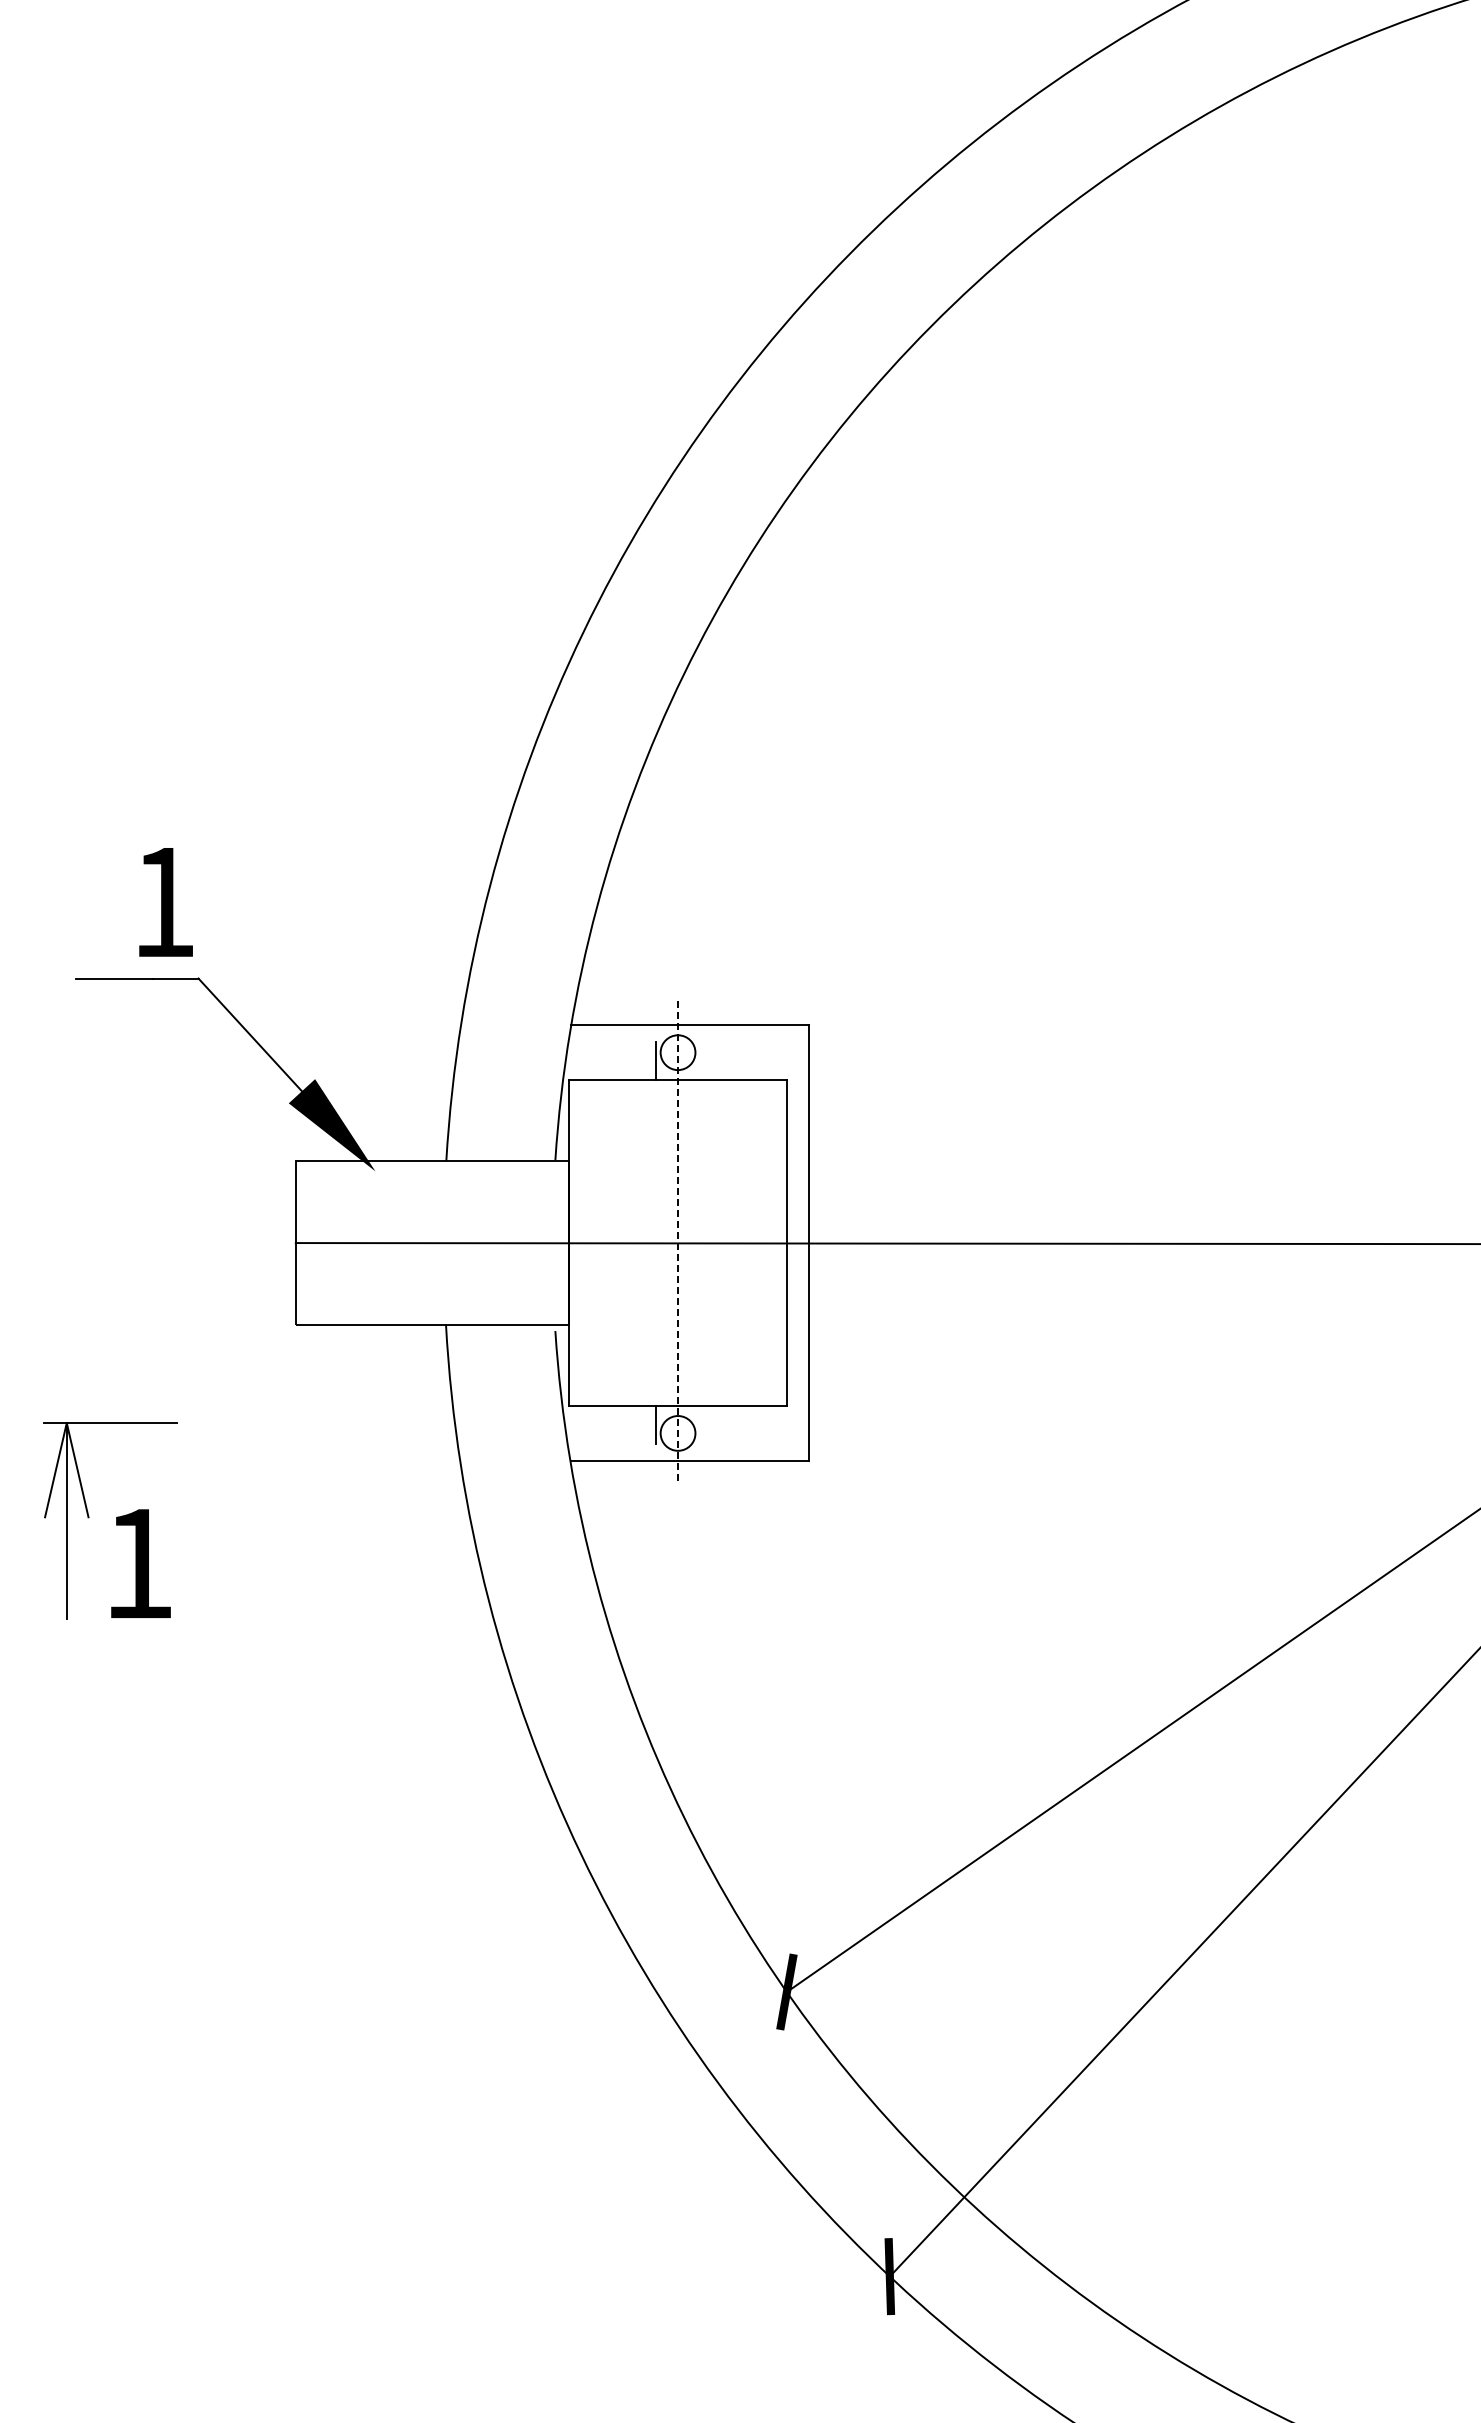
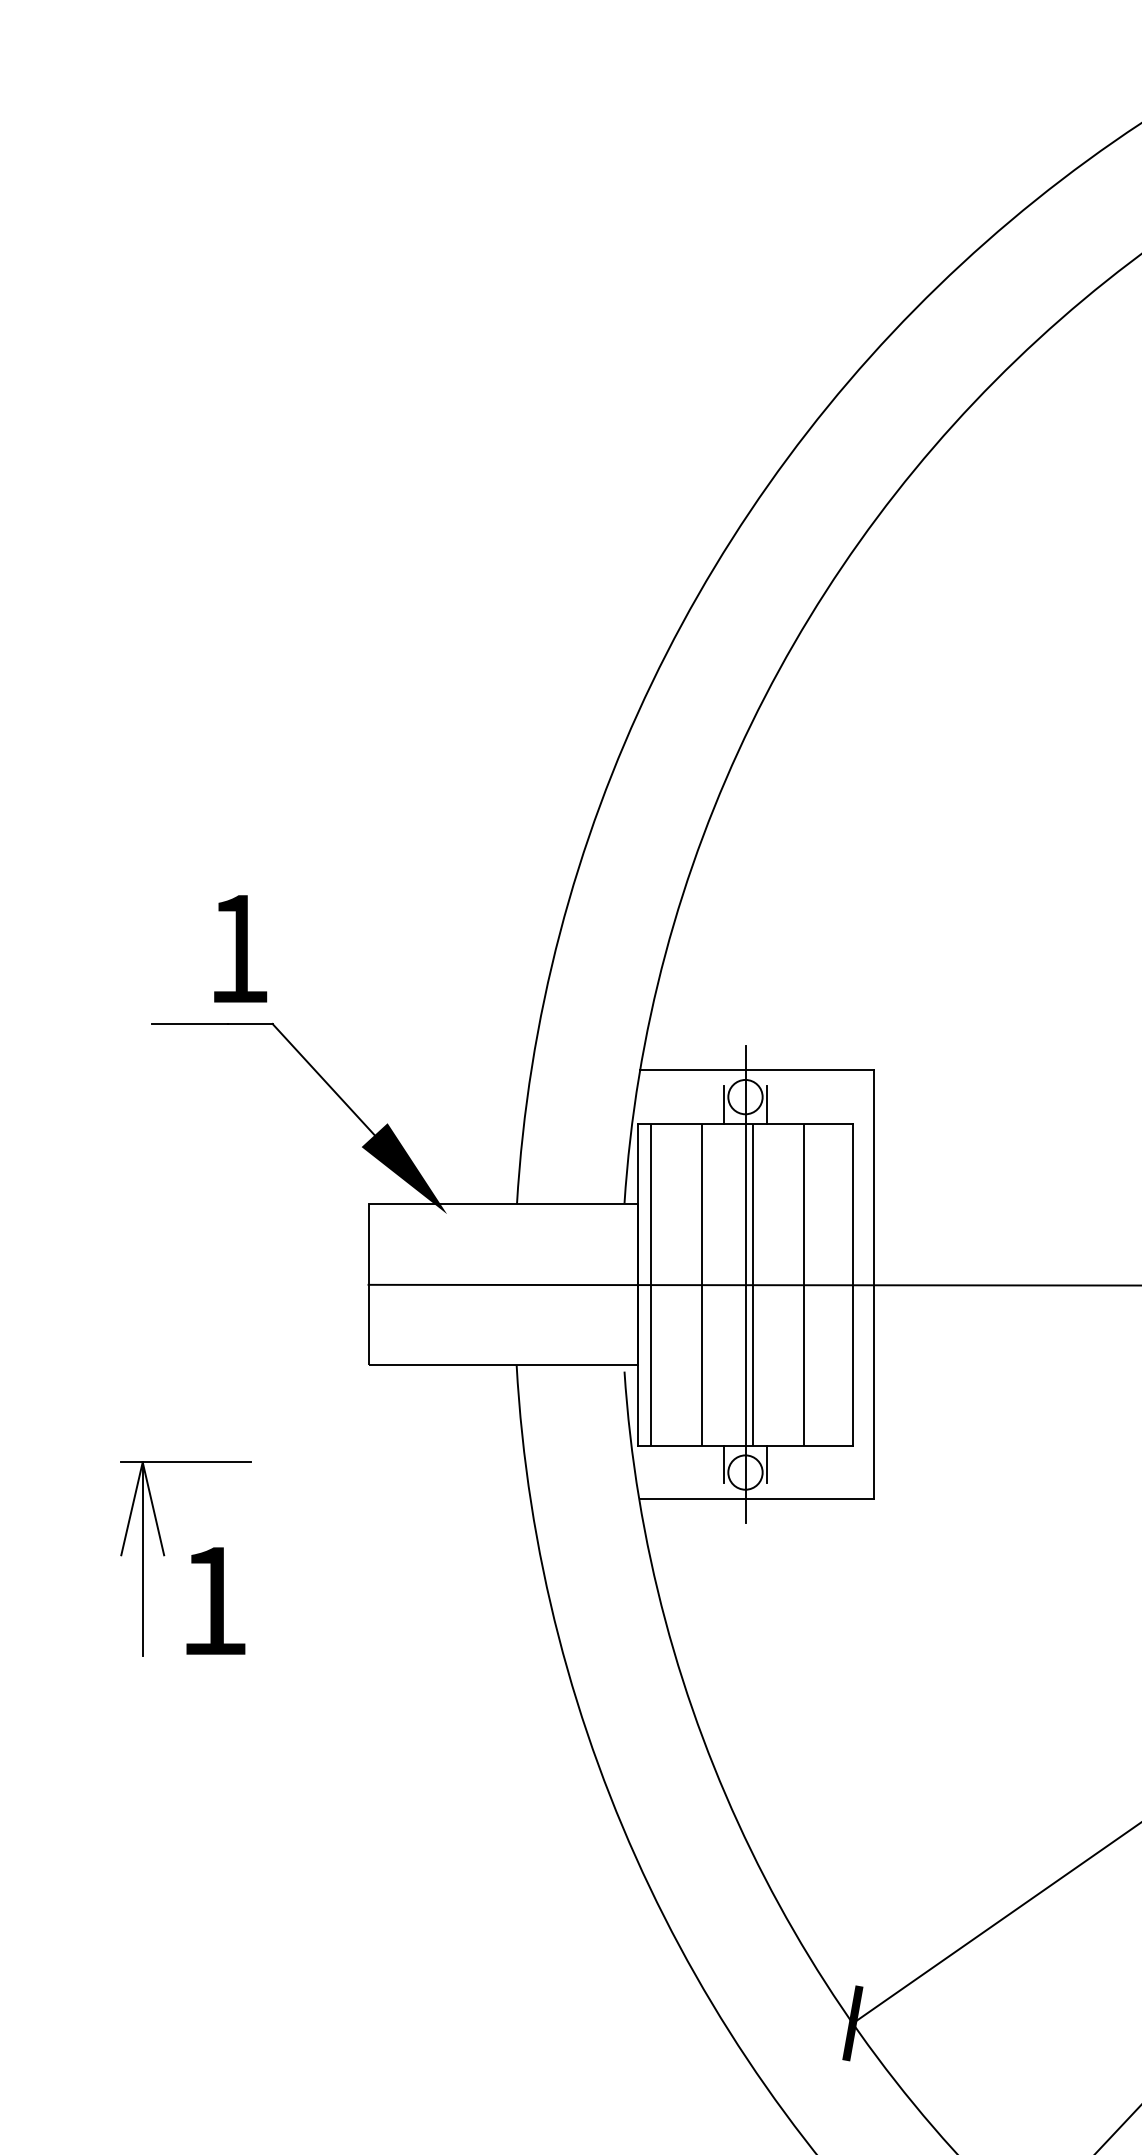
line: (699, 1060) -> (766, 1104), added
hatch: (659, 1242) -> (727, 1284), added
line: (678, 1243) -> (745, 1285), dashed -> solid
line: (699, 1425) -> (766, 1464), added

